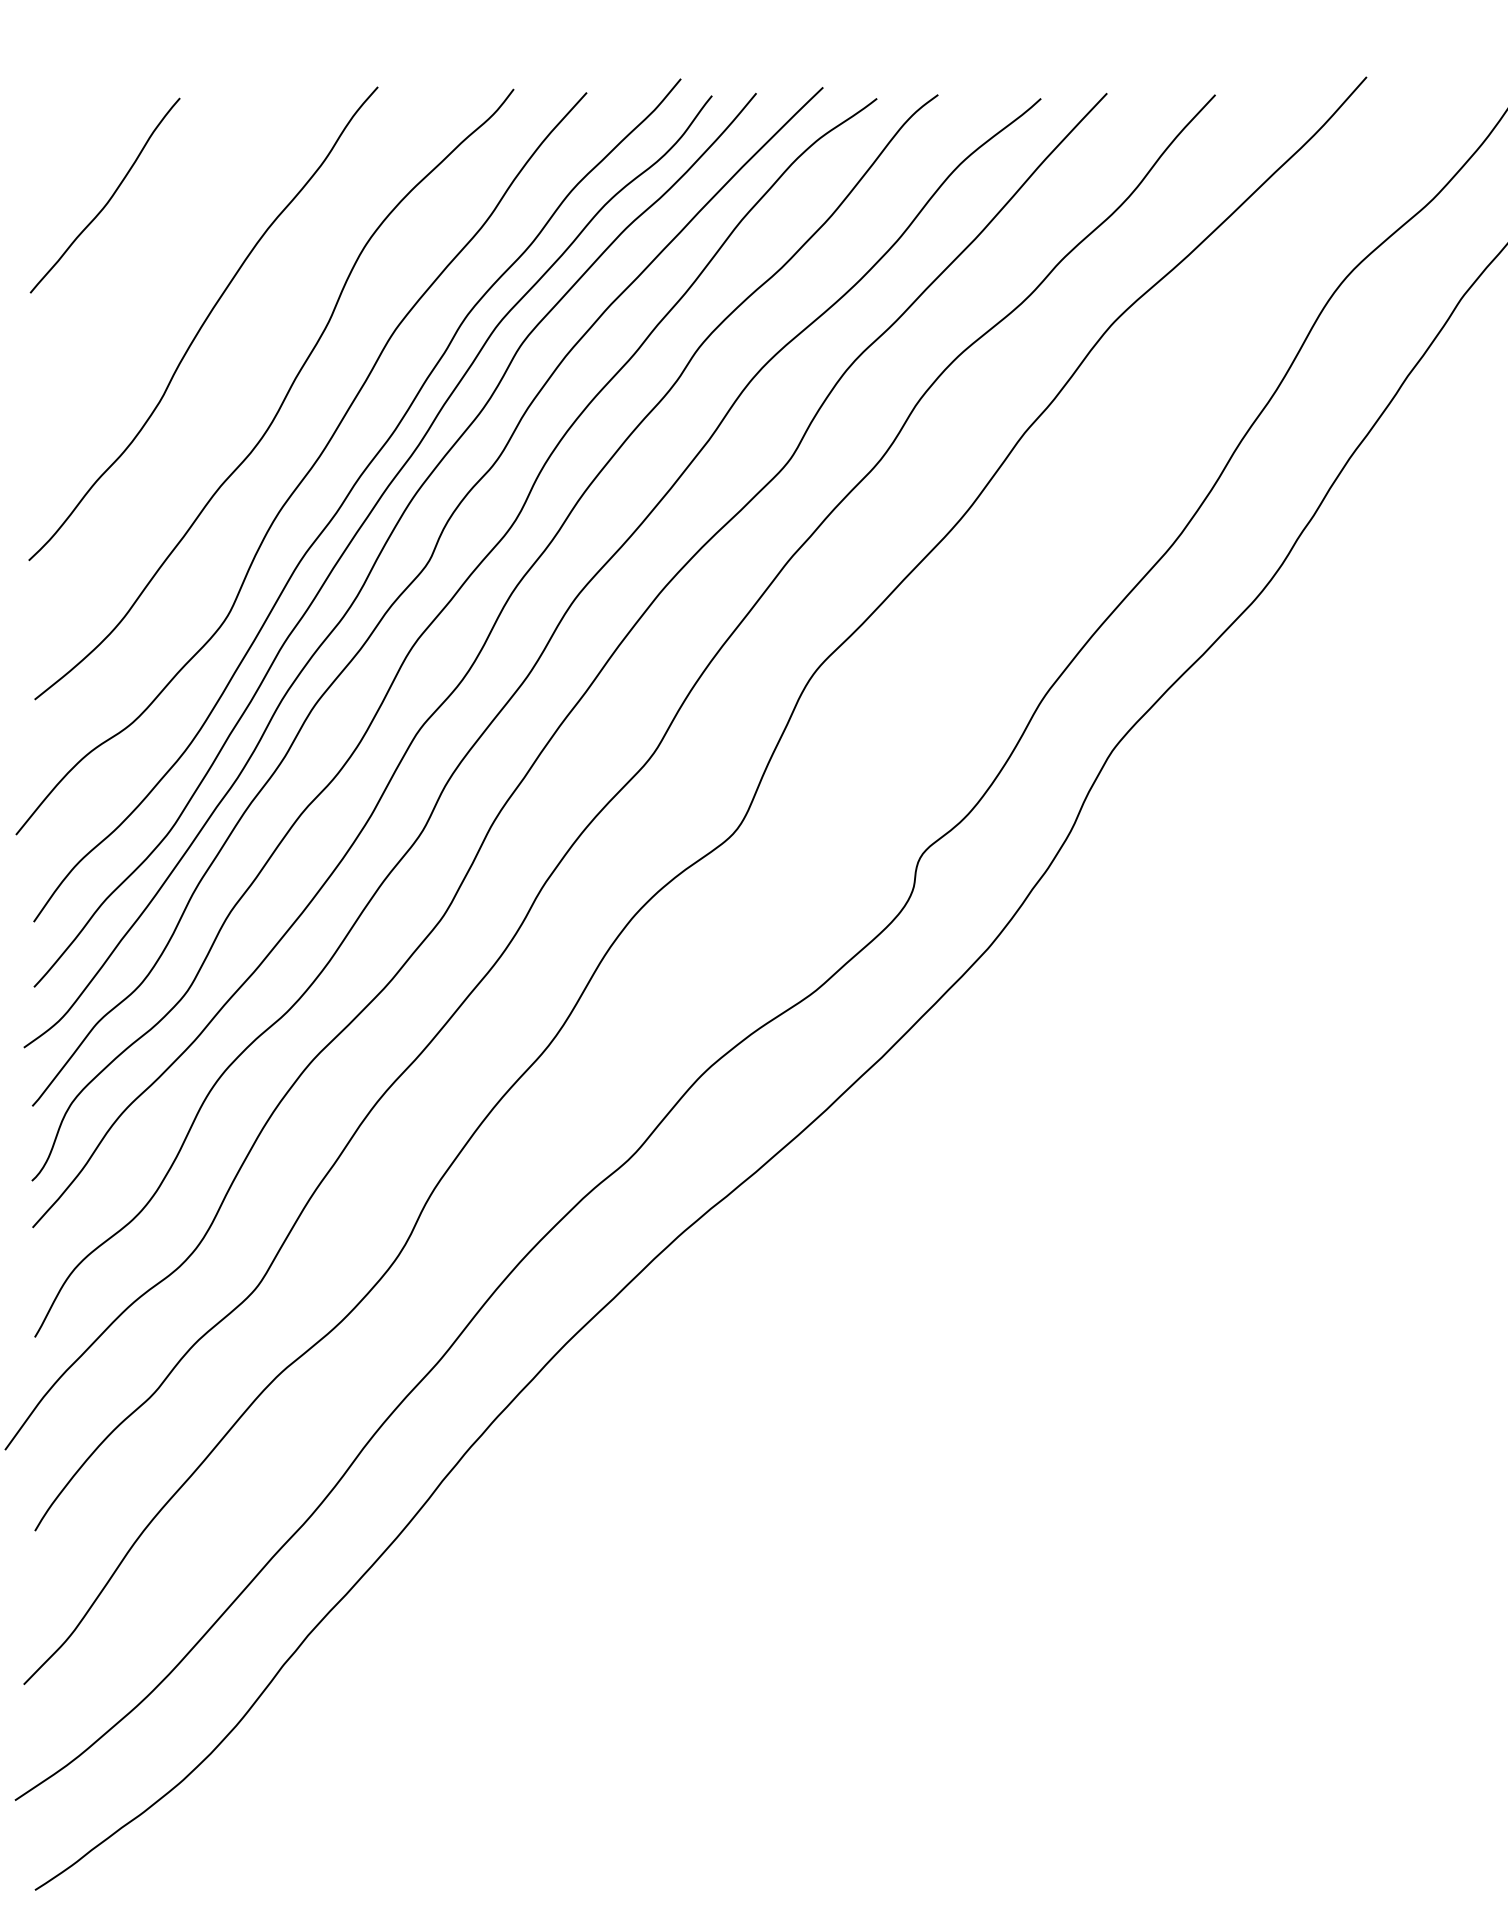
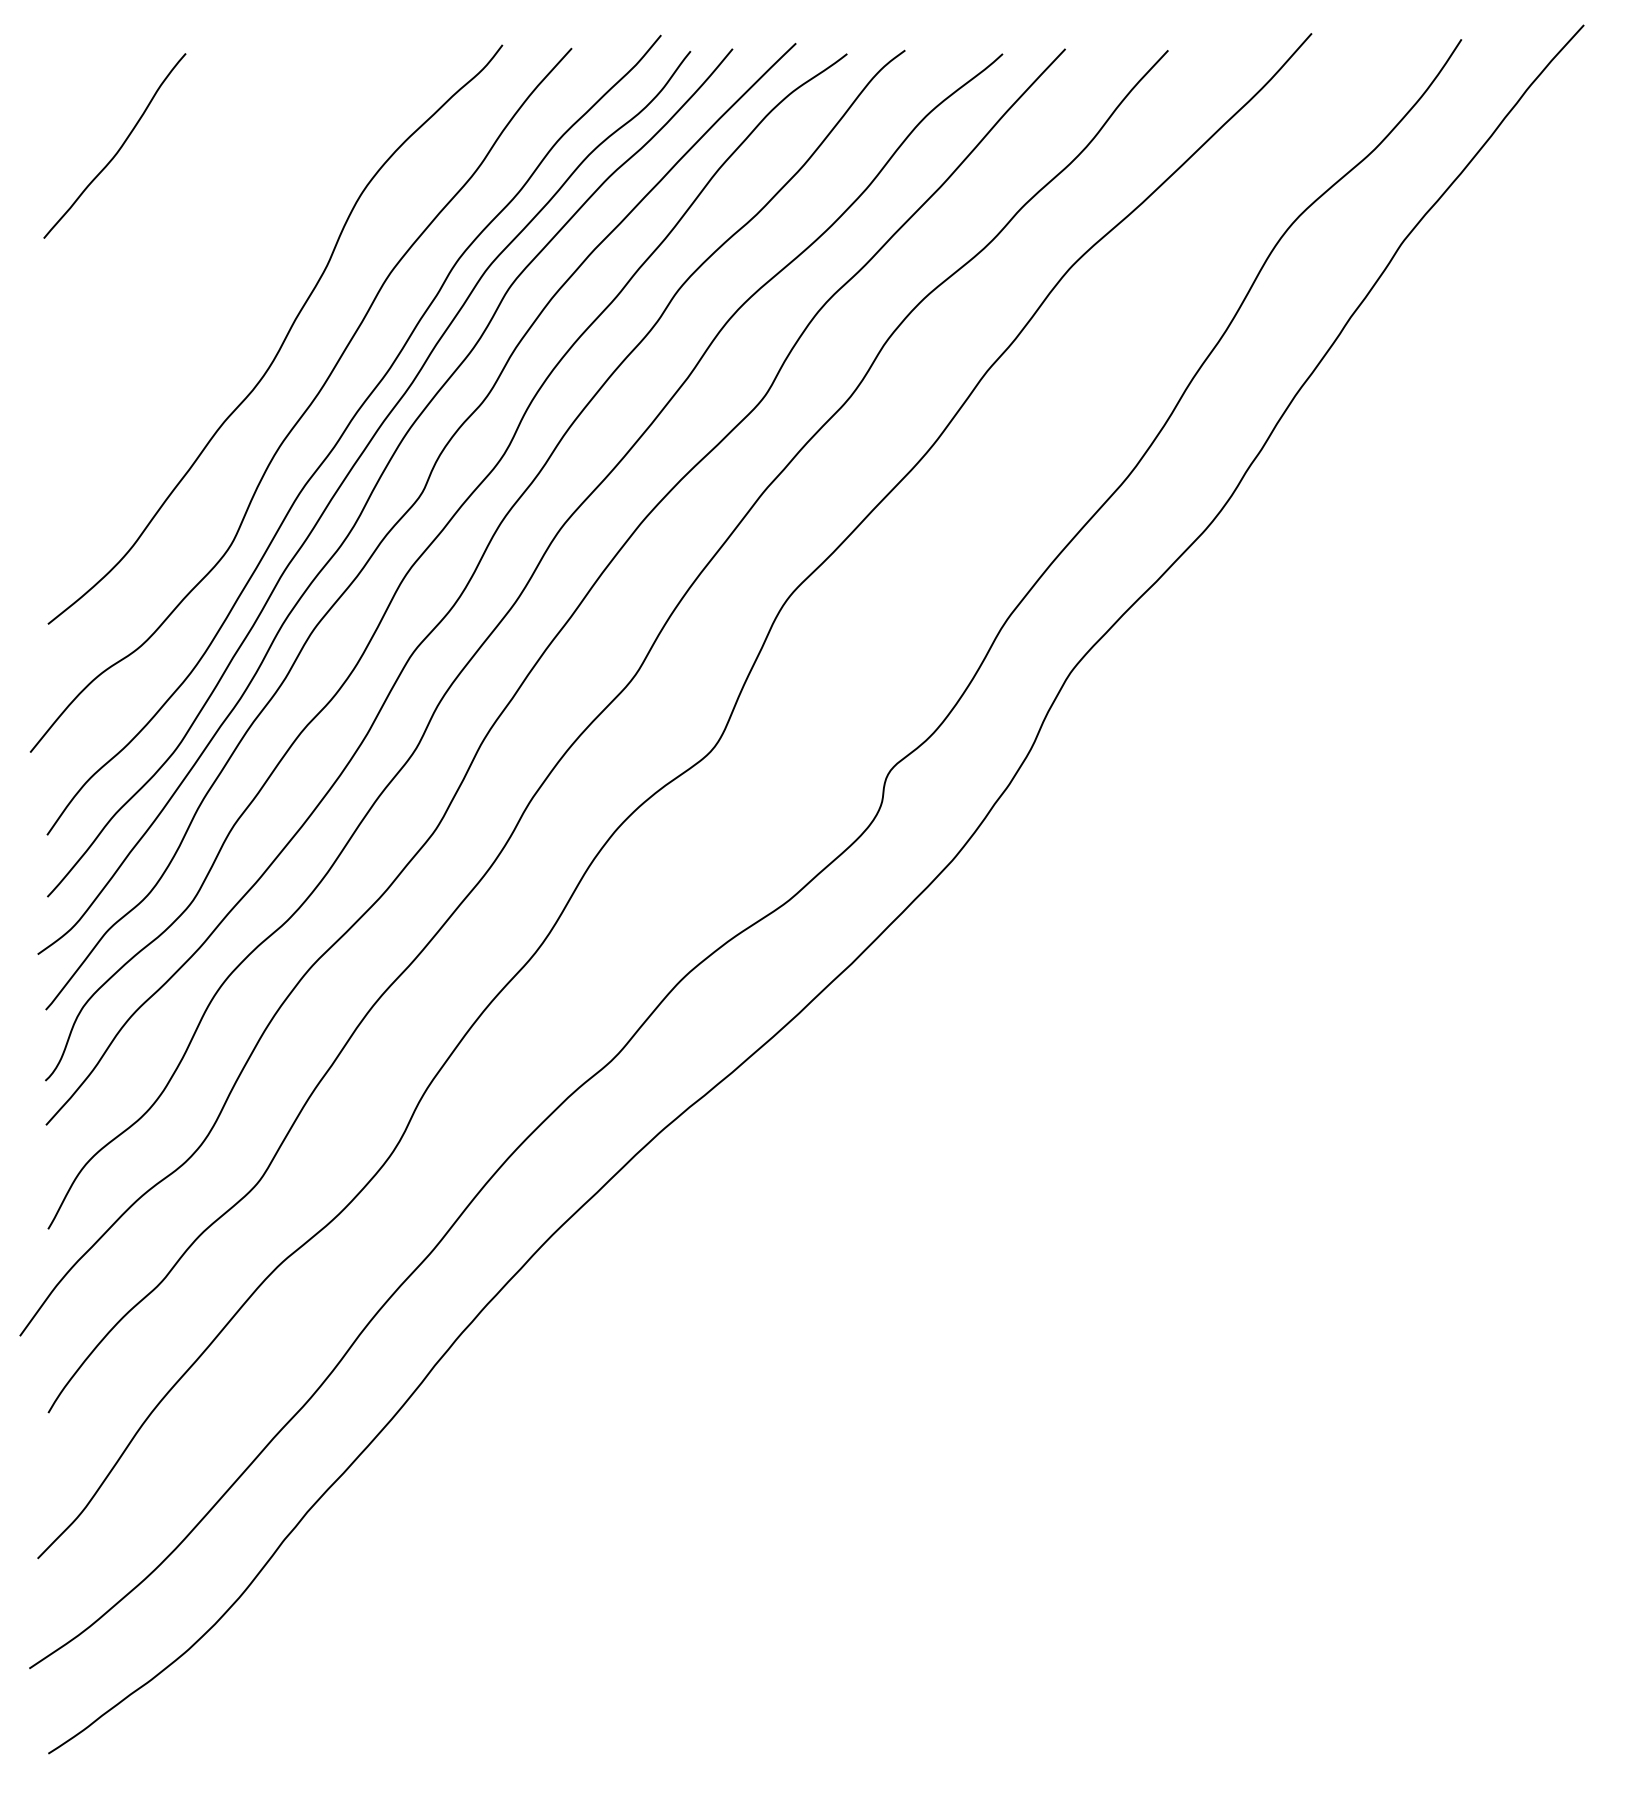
curve: (203, 323) -> (208, 267), removed

